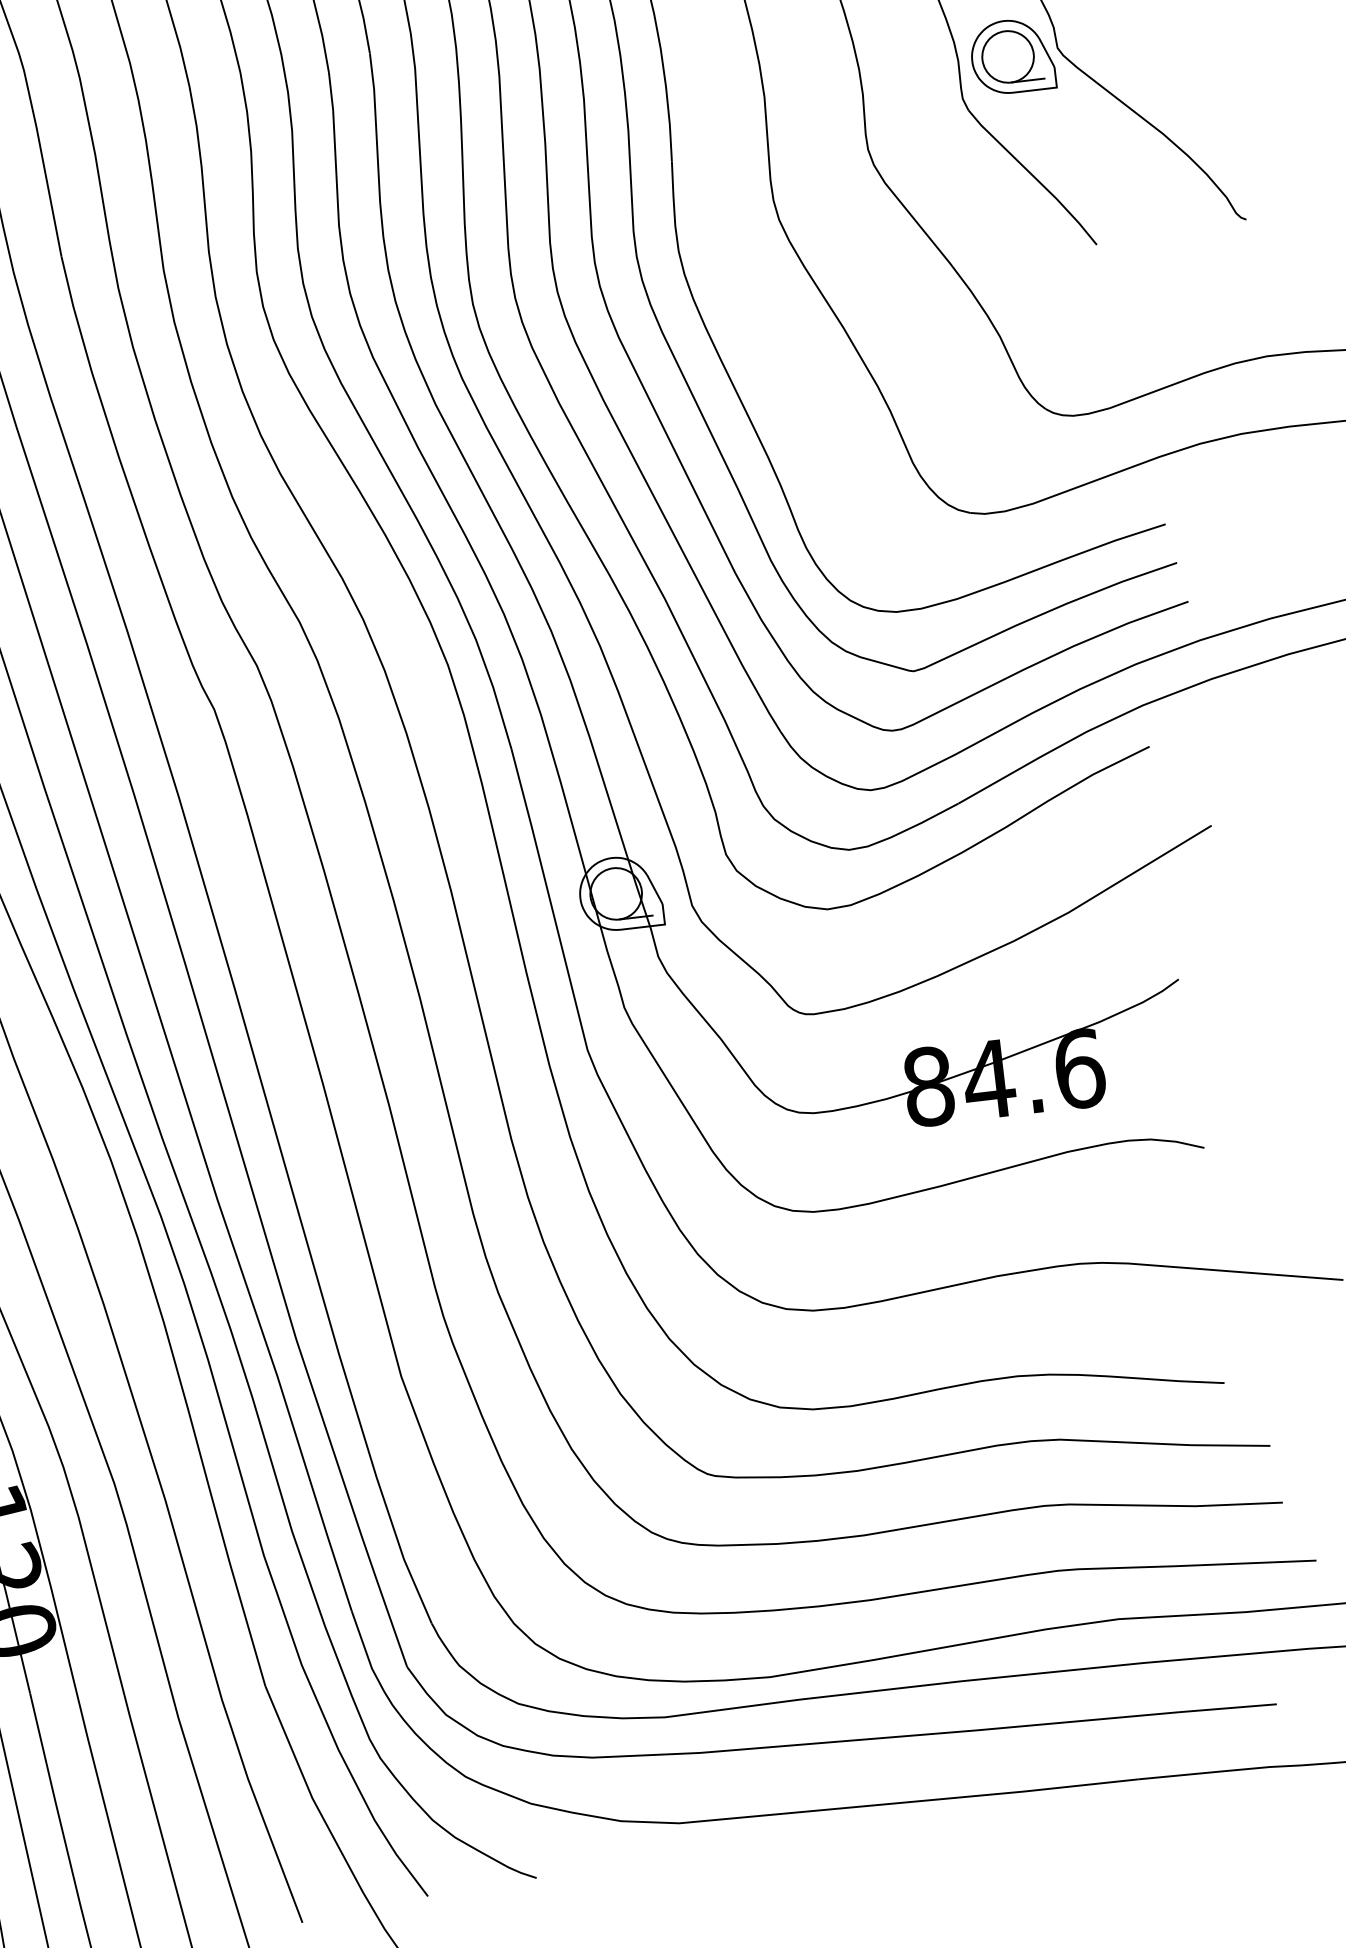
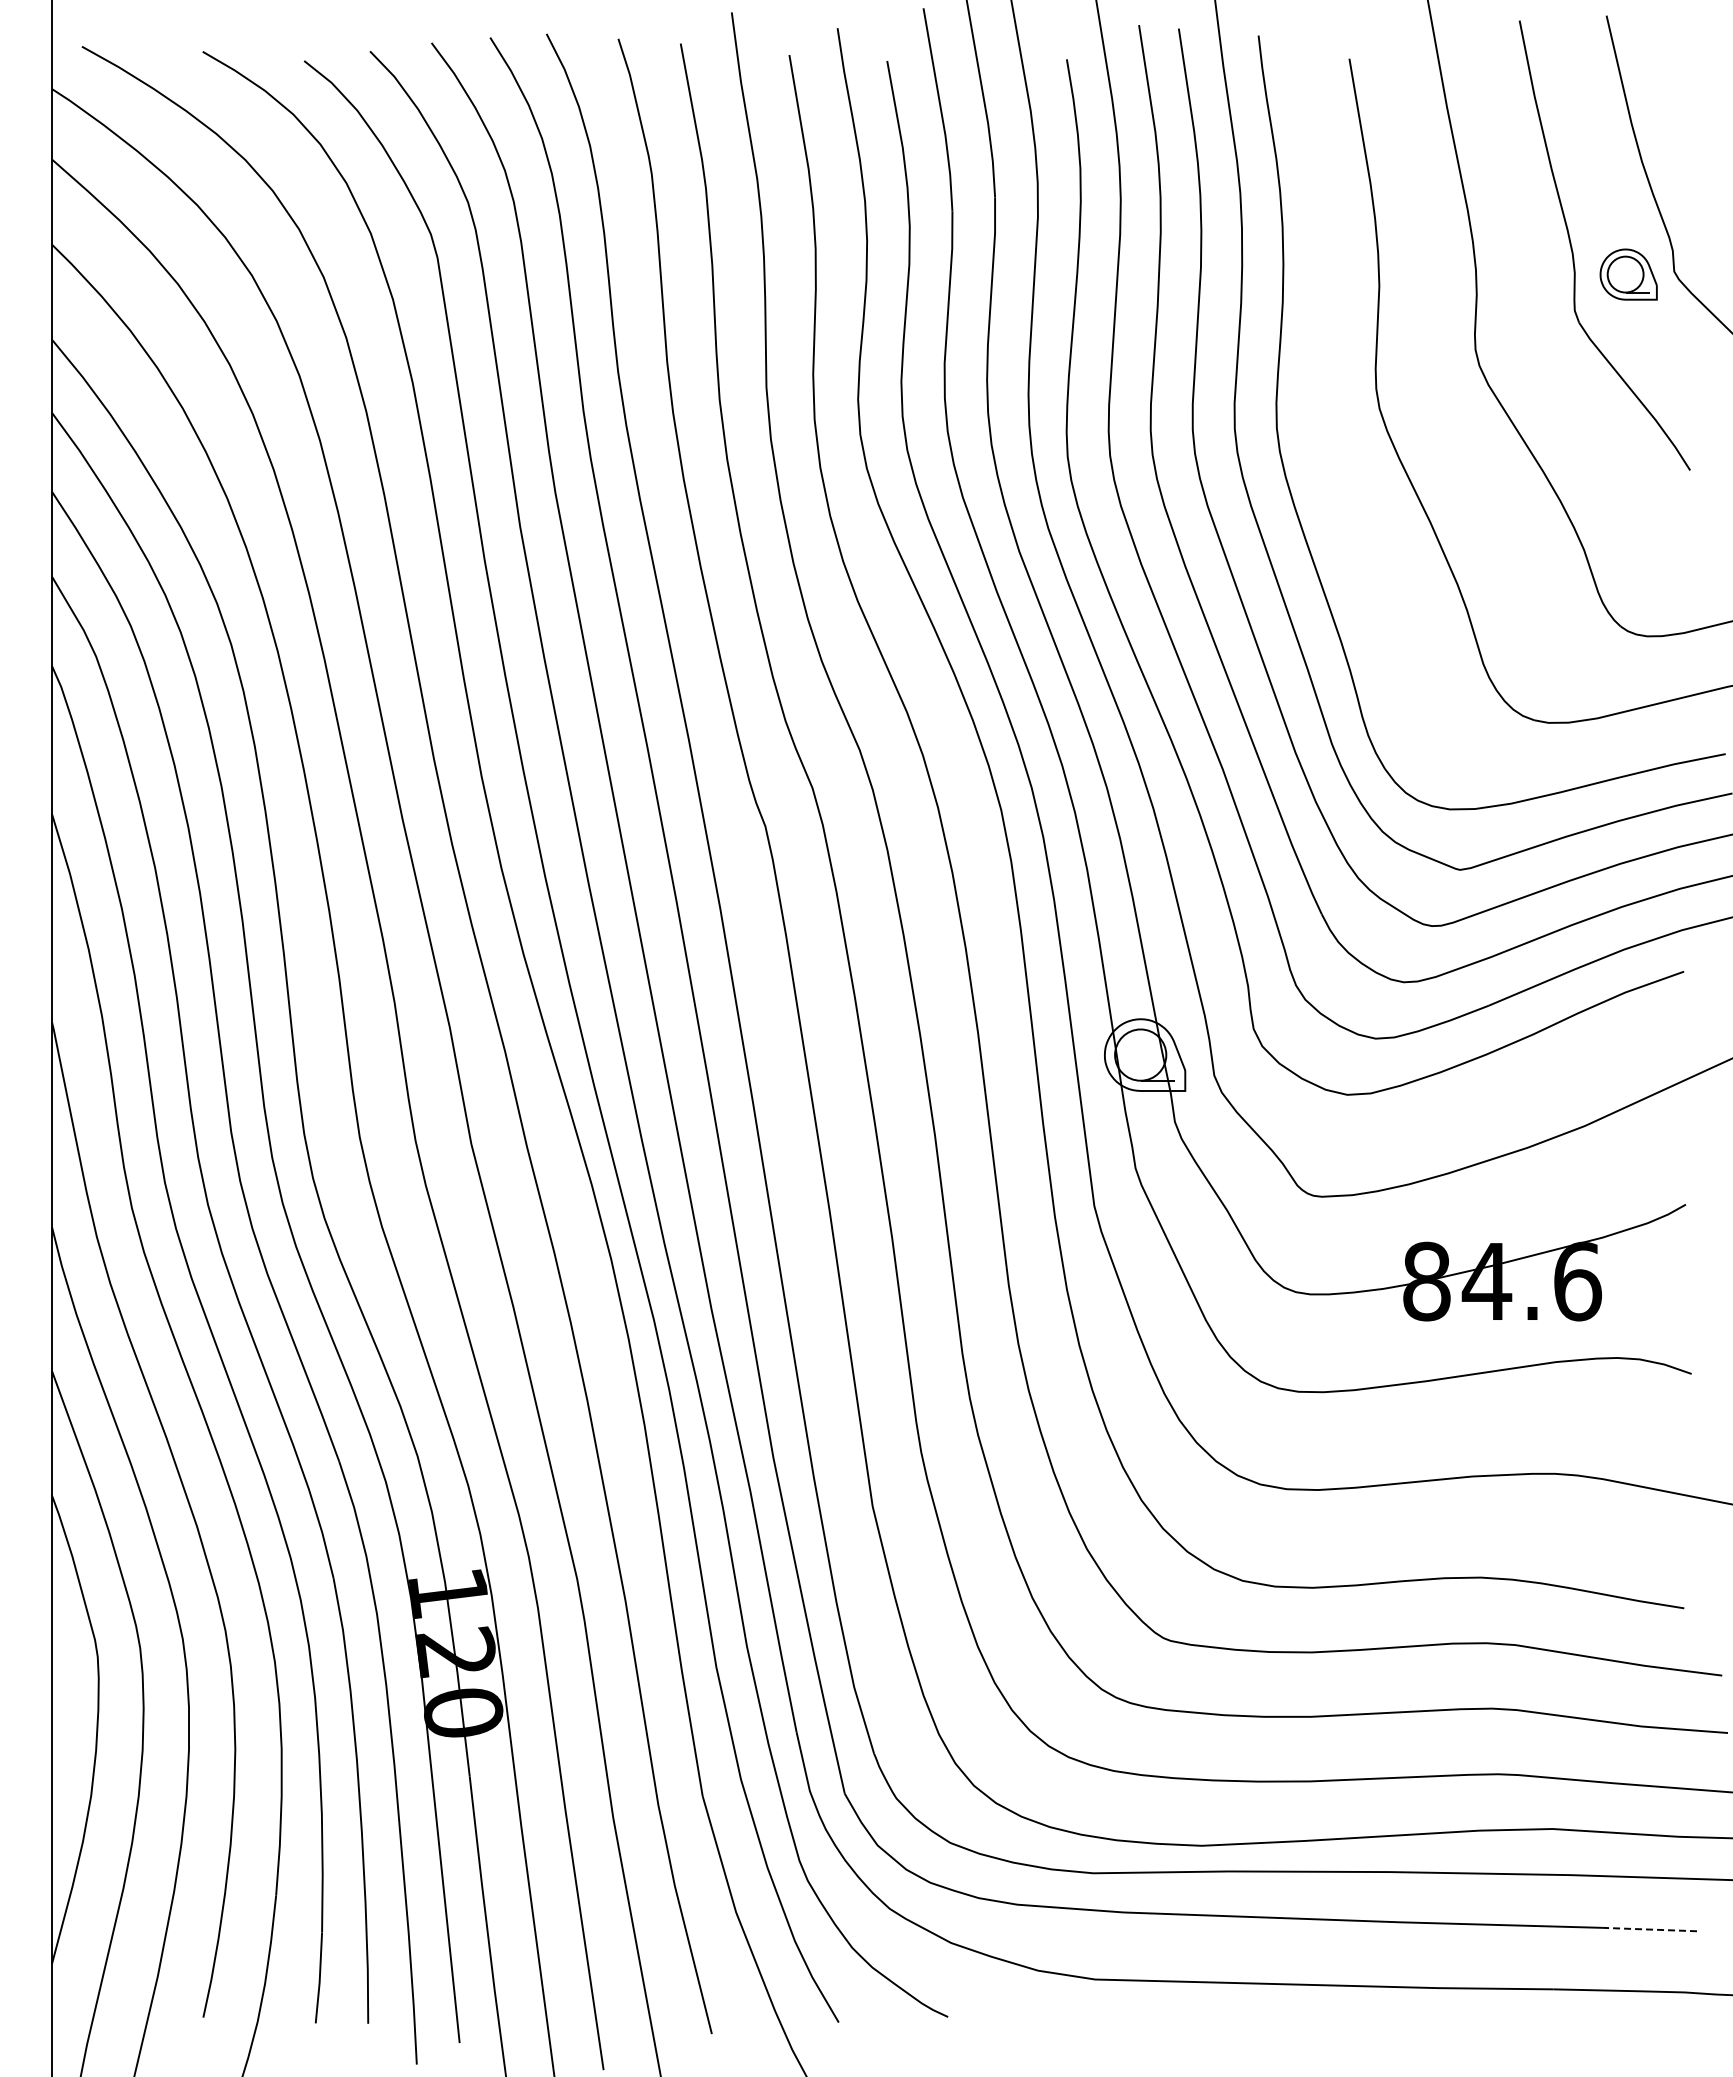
part: (1012, 56) -> (1628, 274), size x0.7
line: (1228, 1708) -> (1650, 1929), solid -> dashed

